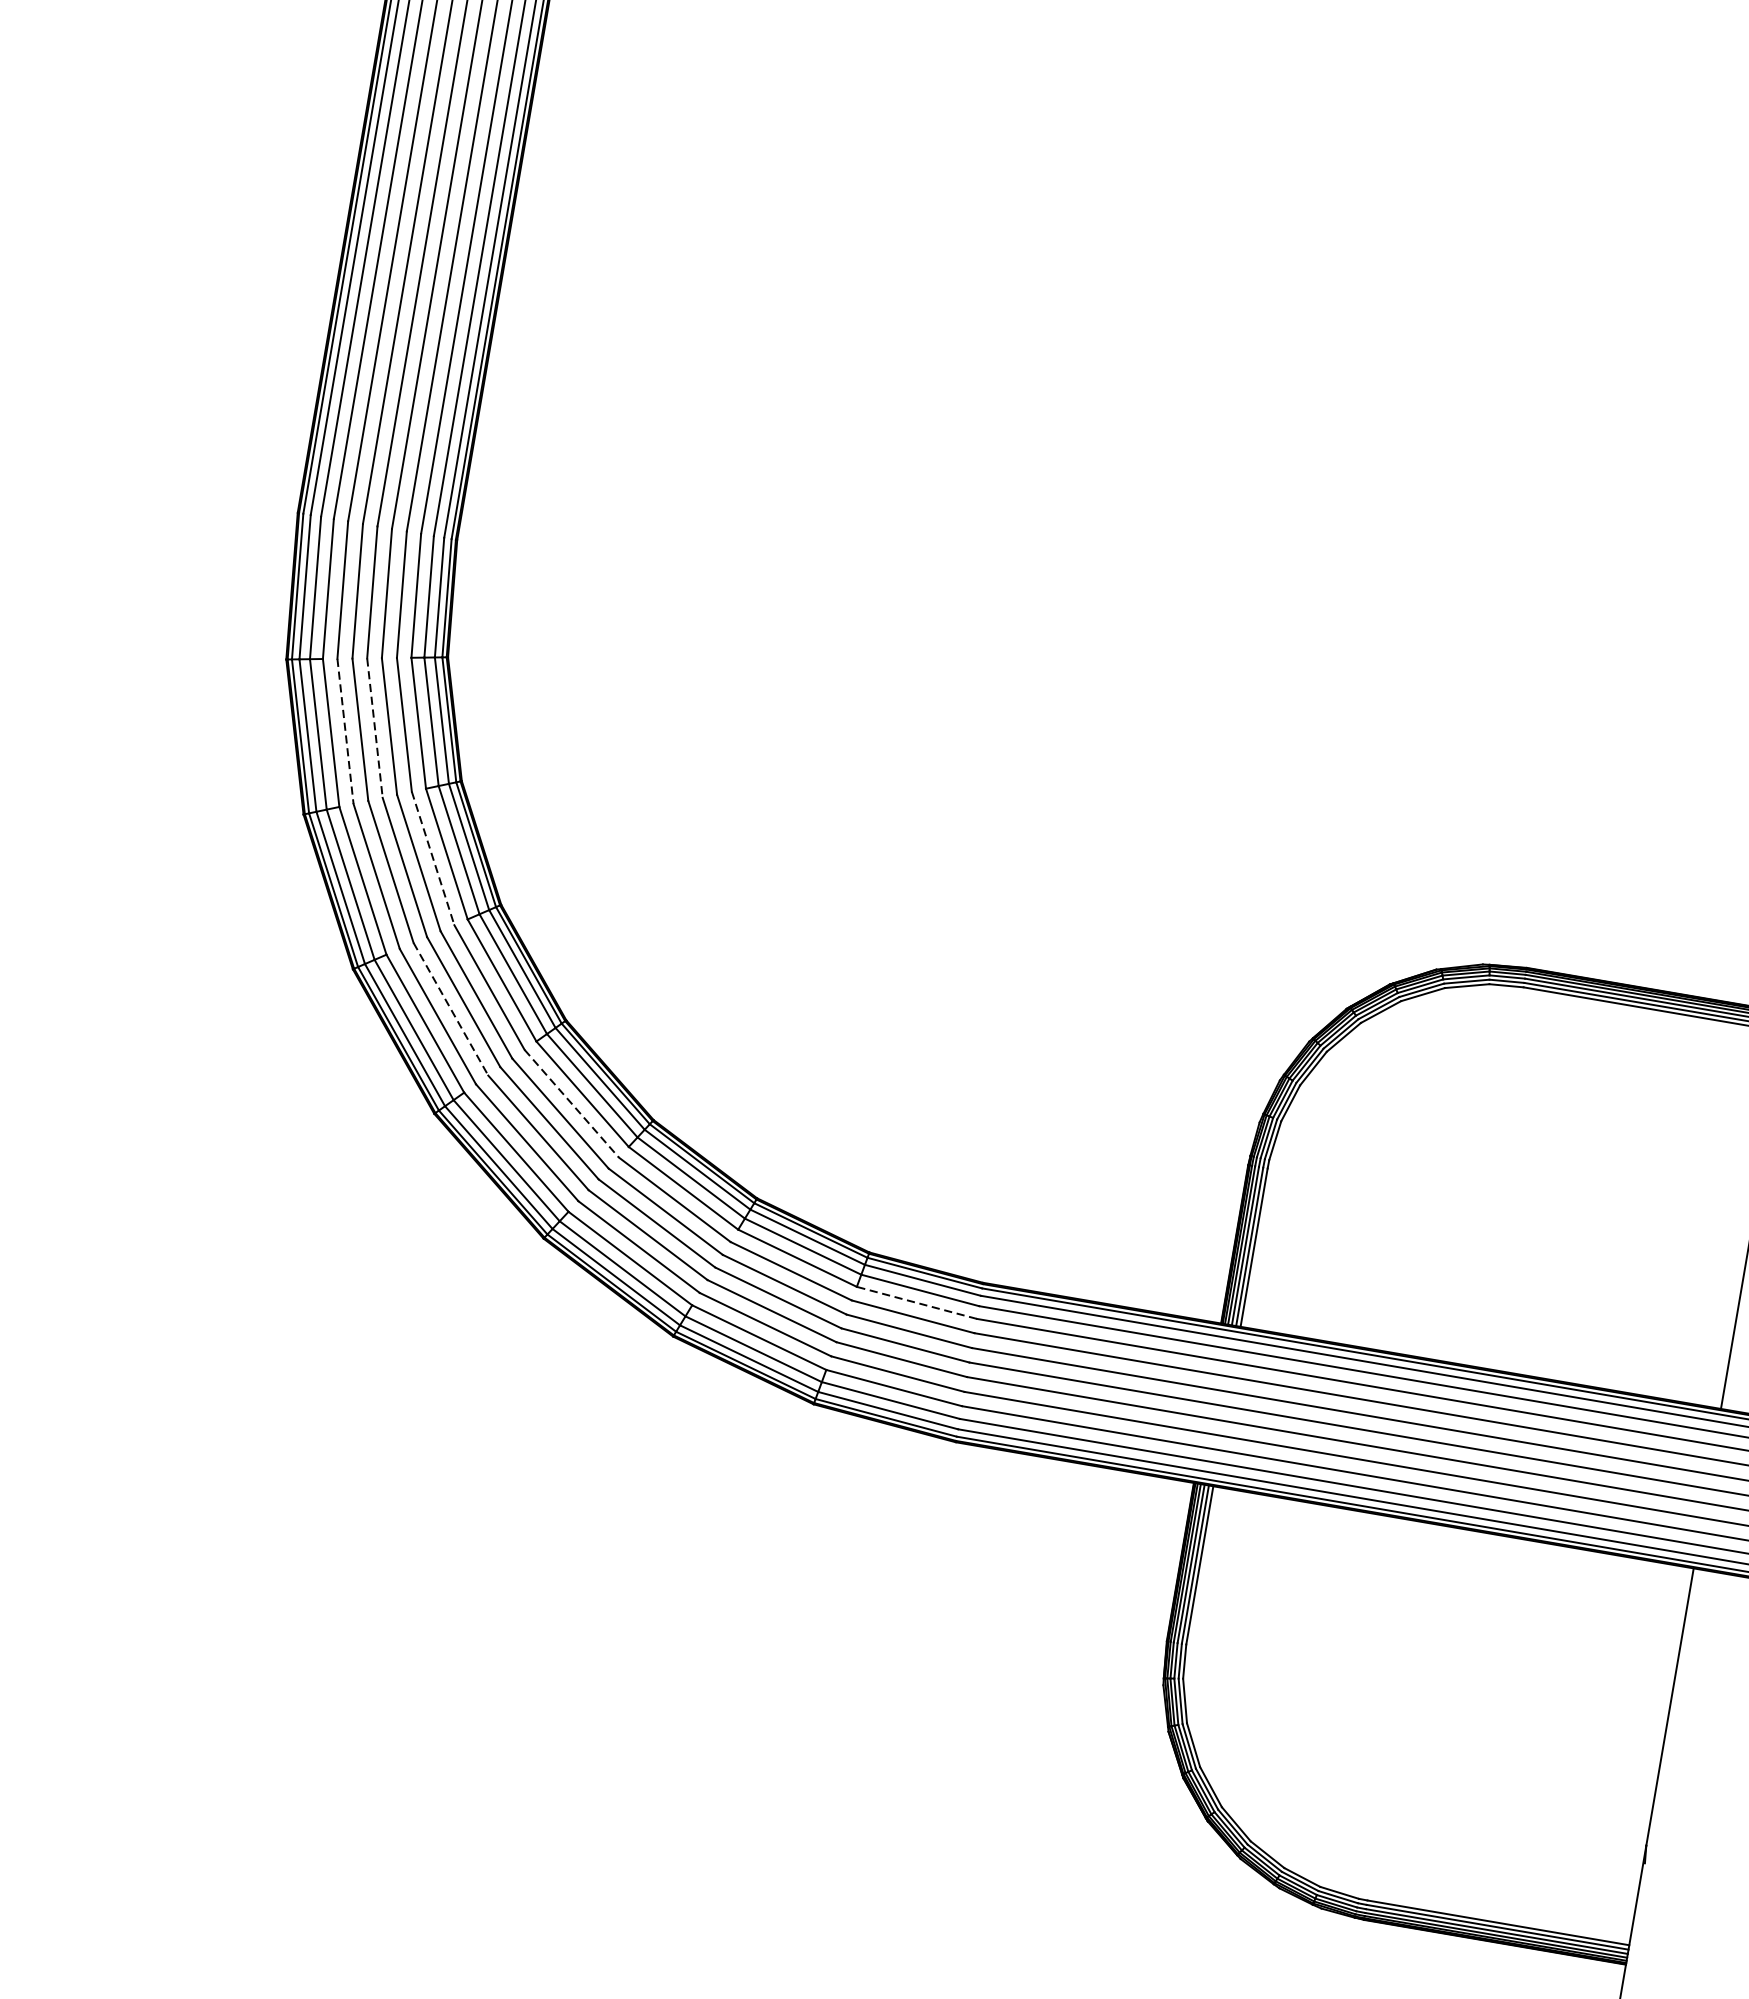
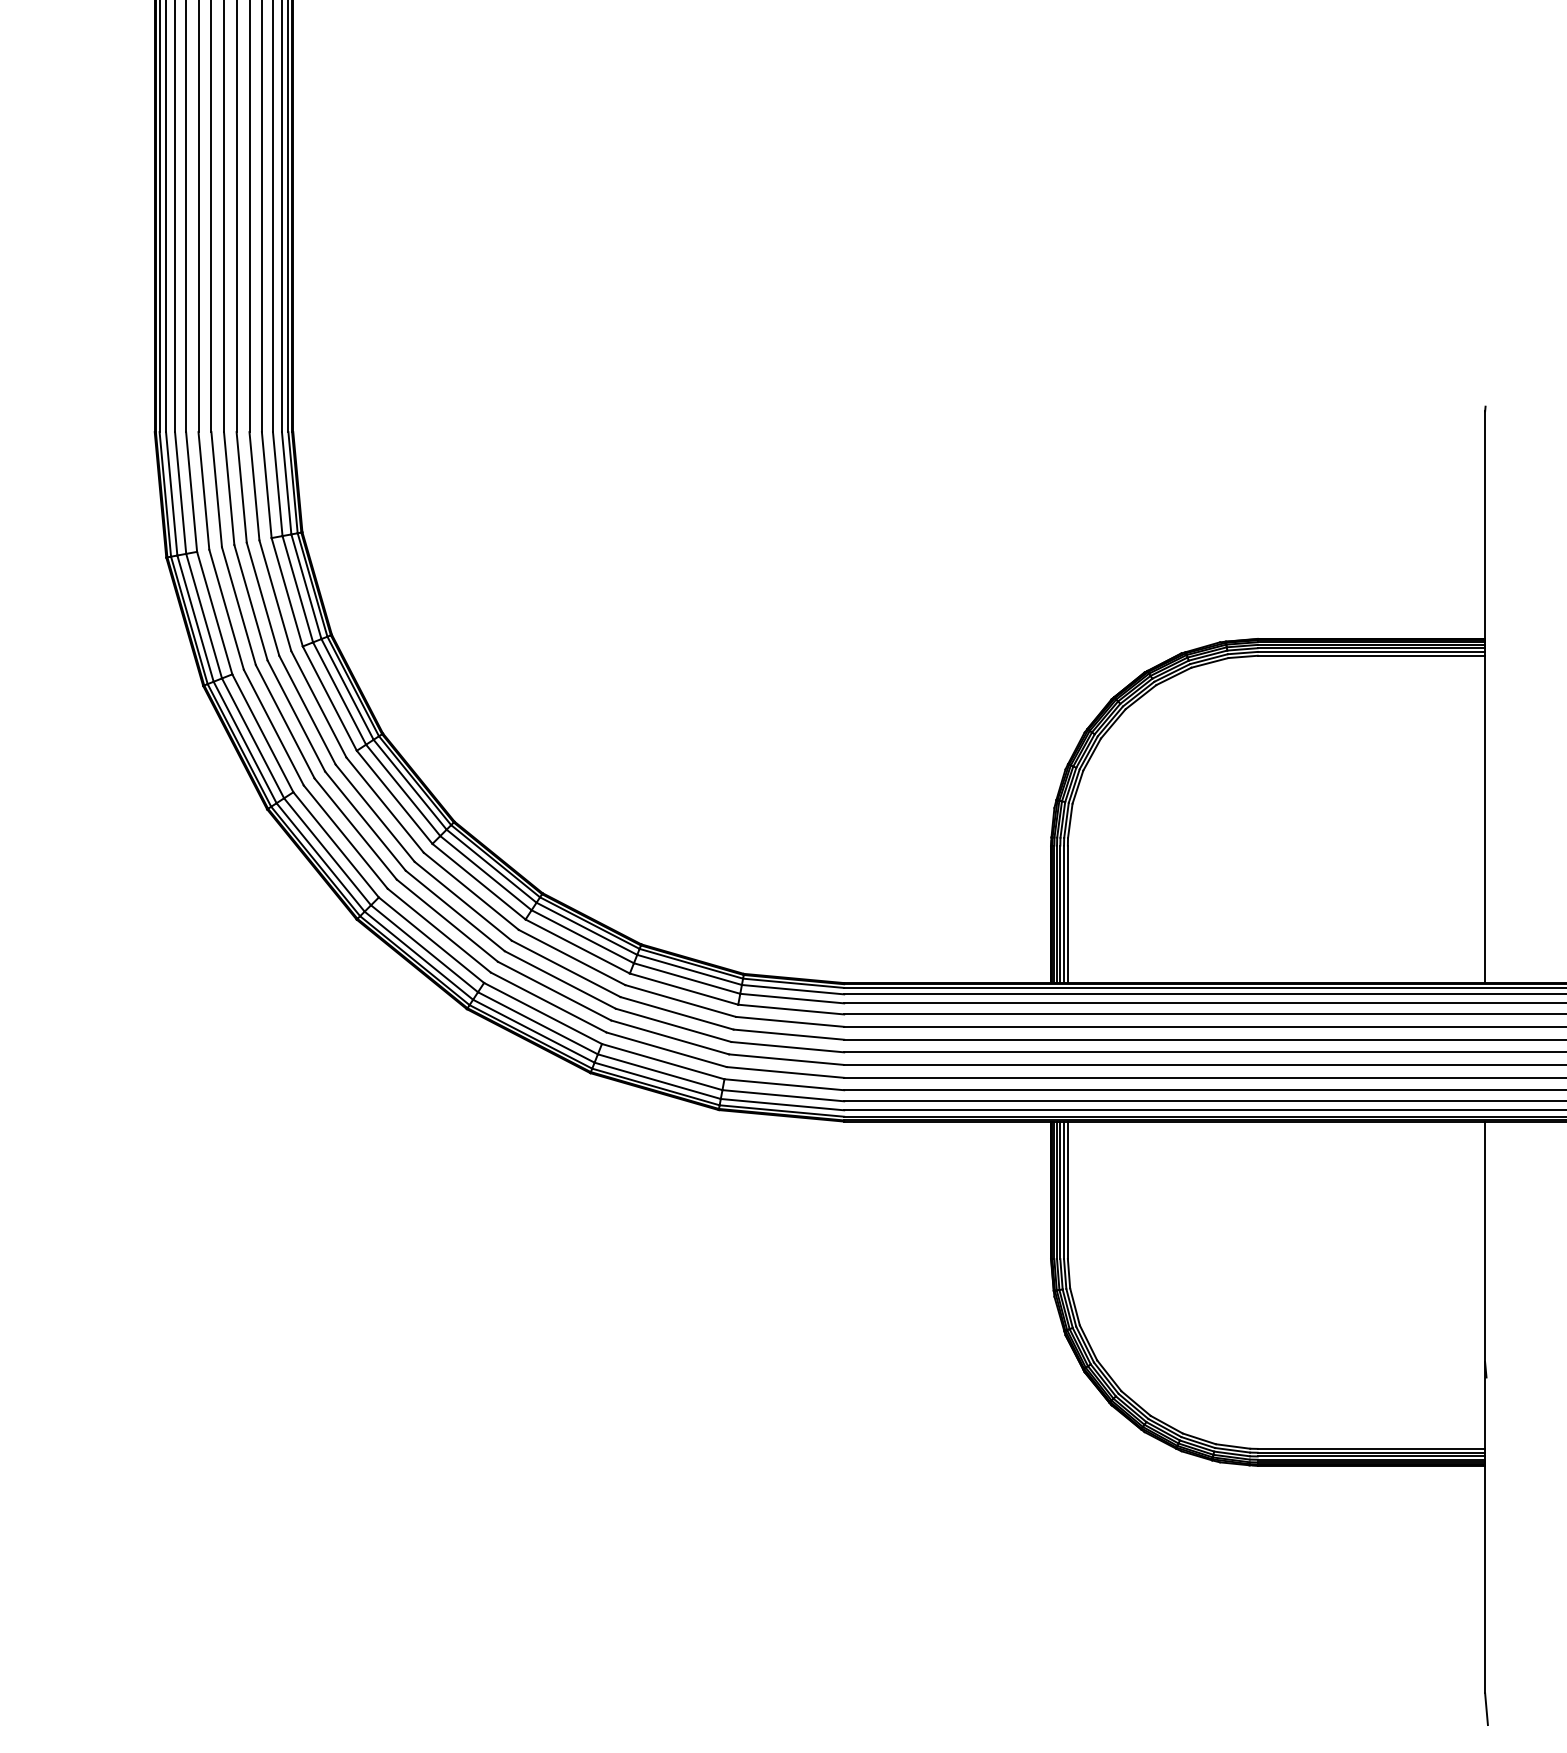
line: (375, 729) -> (251, 603), dashed -> solid
line: (345, 731) -> (226, 609), dashed -> solid
line: (432, 858) -> (318, 704), dashed -> solid
line: (450, 1009) -> (355, 829), dashed -> solid
line: (572, 1104) -> (471, 891), dashed -> solid
line: (916, 1302) -> (790, 1009), dashed -> solid

